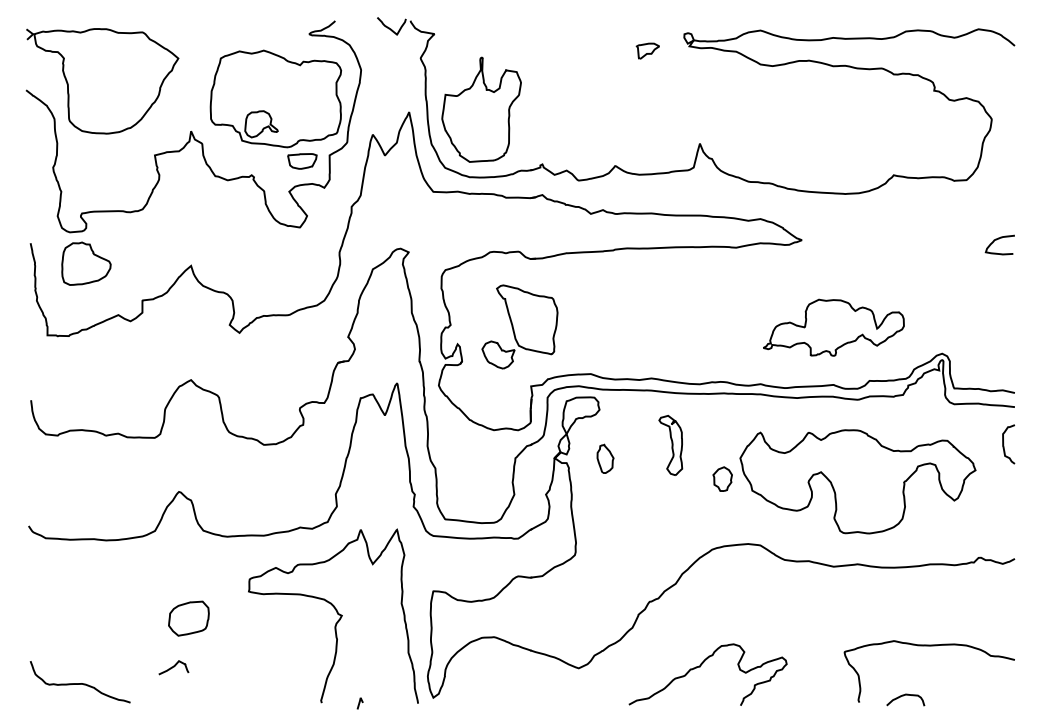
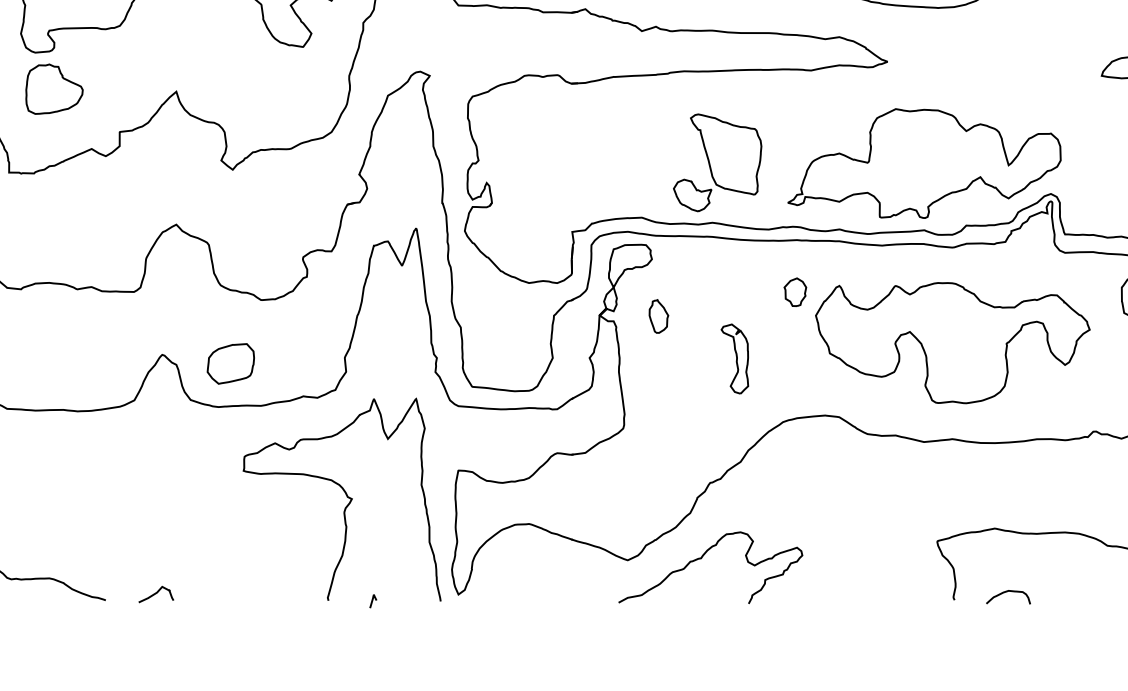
part: (519, 326) -> (717, 162), moved
part: (833, 327) -> (924, 163), size x1.67
part: (670, 444) -> (734, 357), moved
part: (722, 478) -> (795, 291), moved
part: (188, 618) -> (230, 363), moved
curve: (173, 667) -> (155, 594), moved
curve: (700, 667) -> (701, 559), moved

